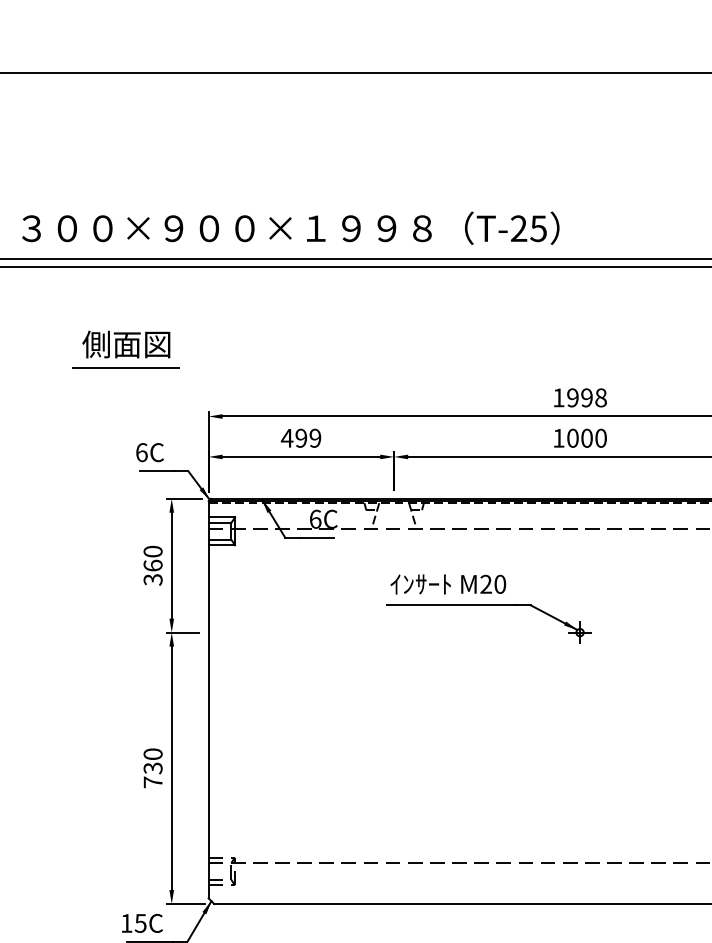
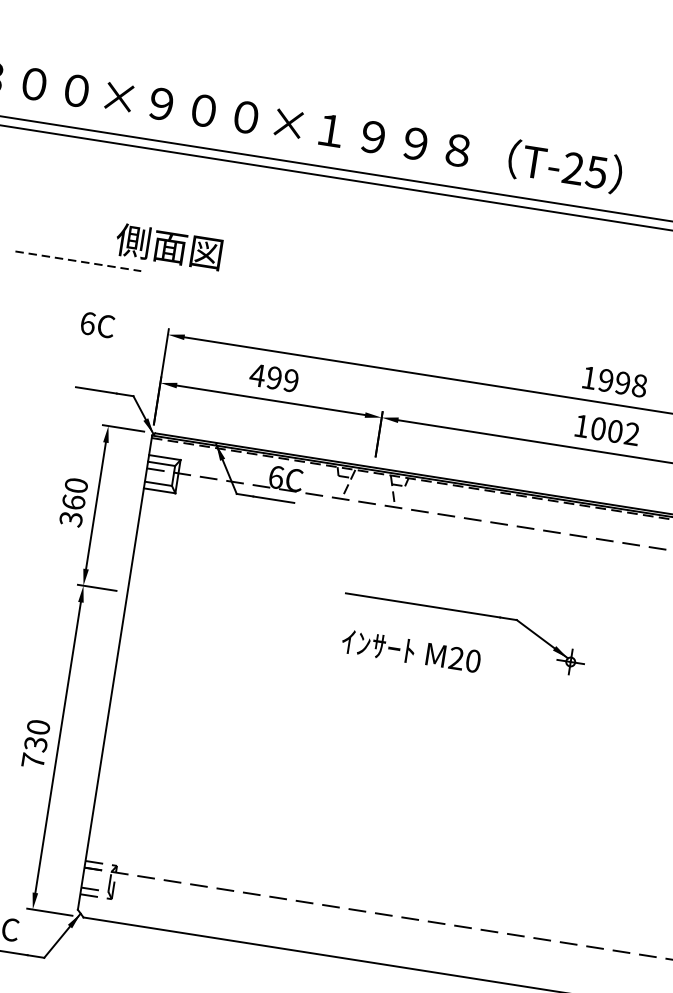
text: (126, 344) -> (169, 246), moved
line: (125, 367) -> (77, 260), solid -> dashed
text: (600, 437) -> (631, 432), 1000 -> 1002
text: (149, 452) -> (97, 324), moved
text: (448, 584) -> (411, 651), moved

